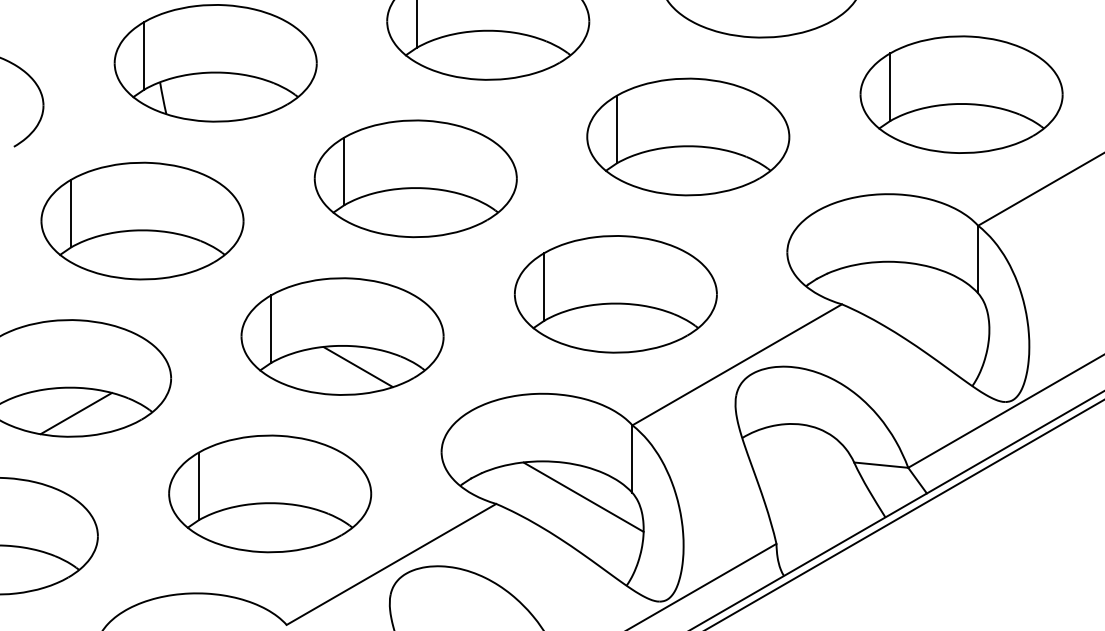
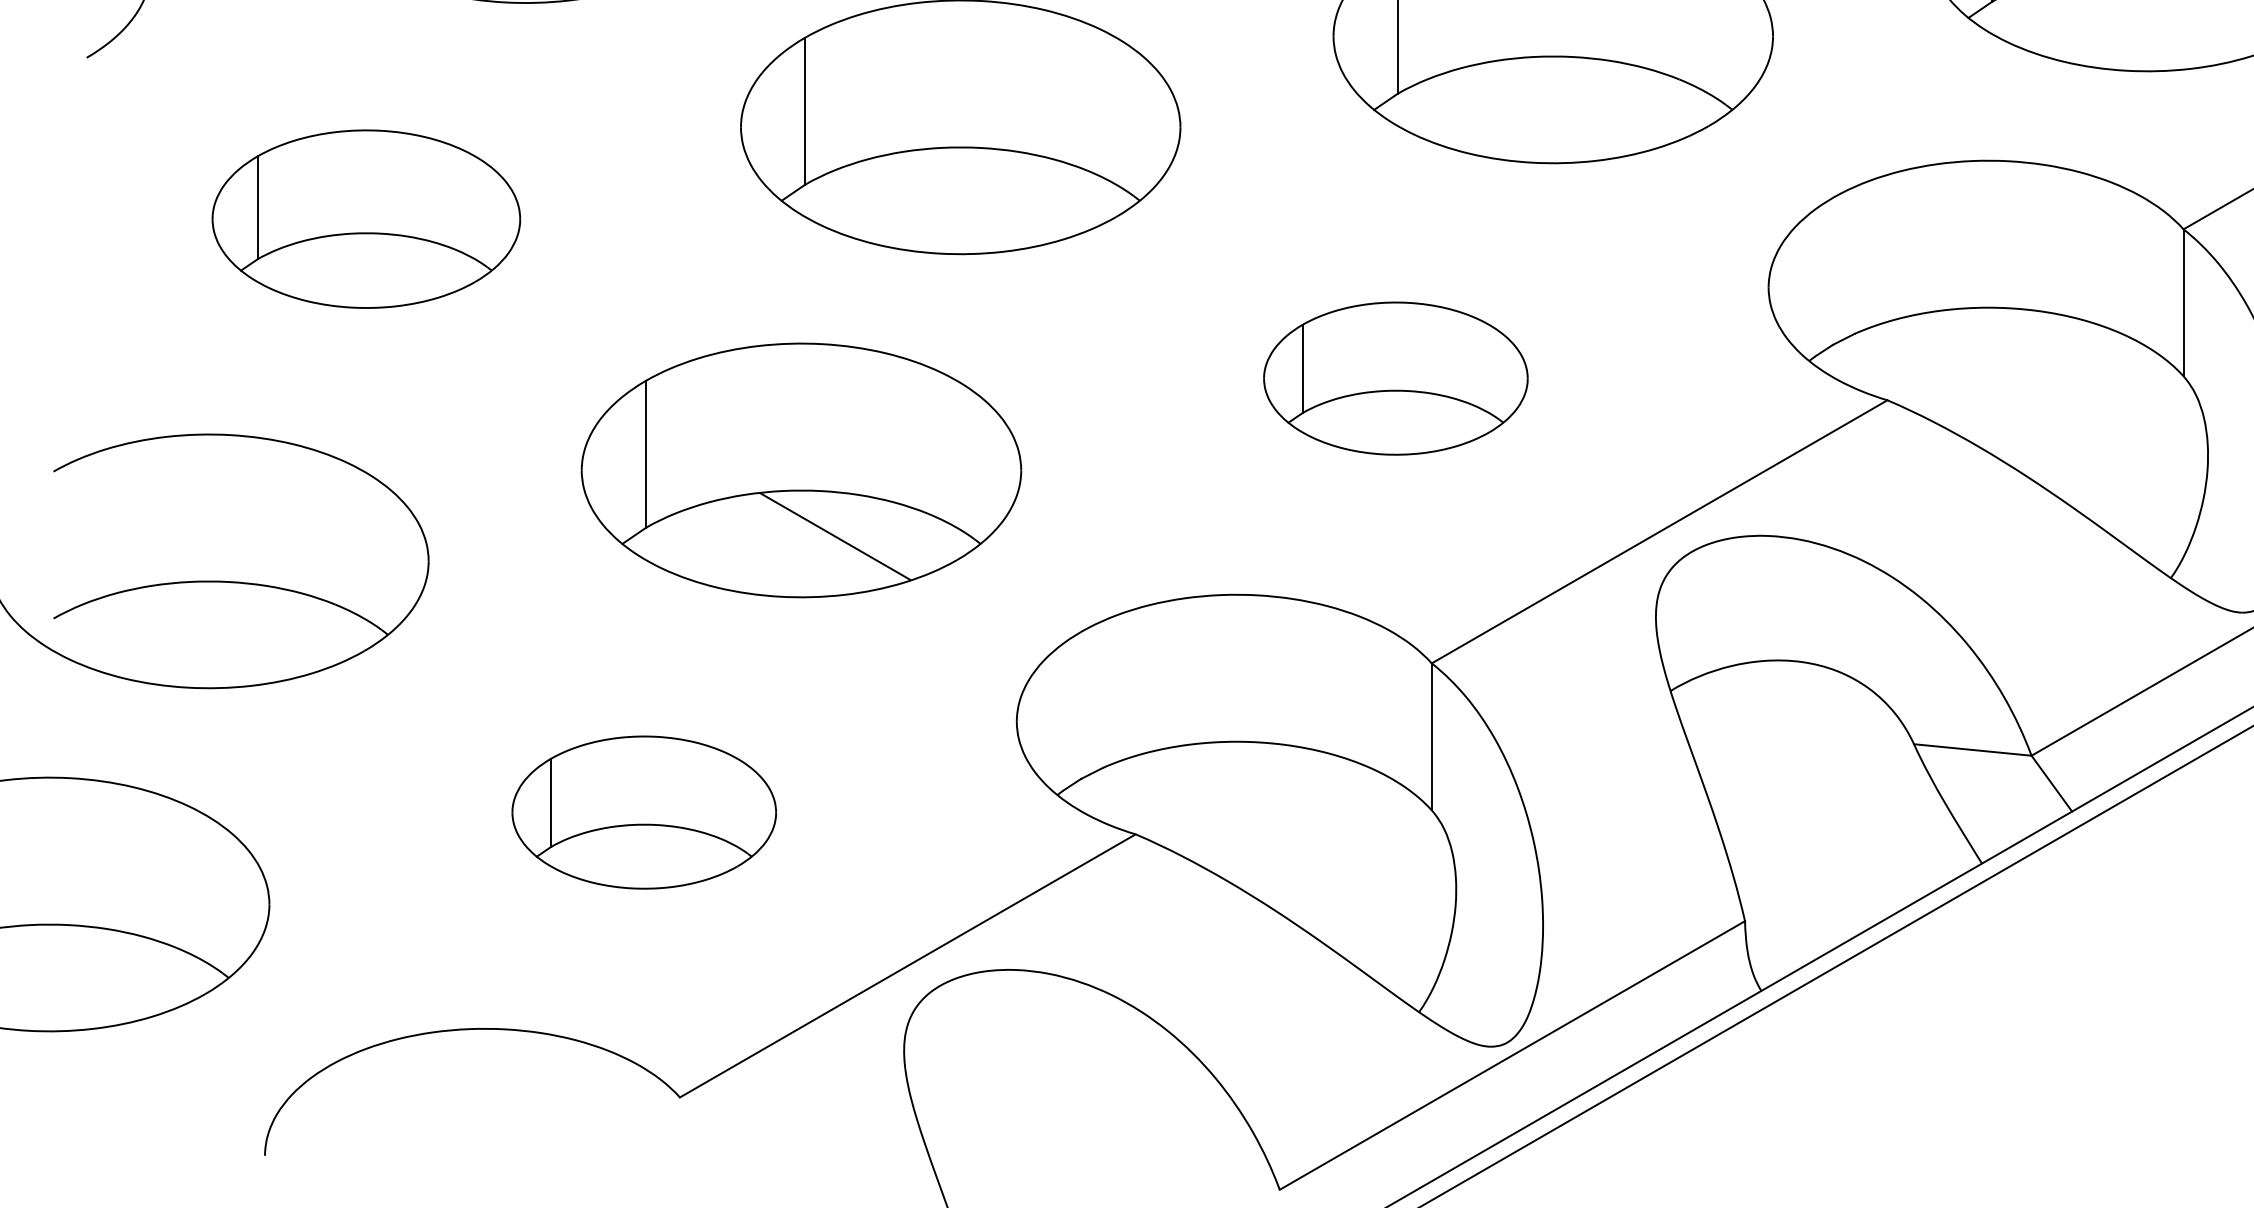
part: (142, 220) -> (366, 217), size x0.7
part: (615, 294) -> (1394, 378), size x0.6
line: (75, 413) -> (220, 637), removed
part: (270, 493) -> (644, 811), size x0.6
line: (583, 496) -> (1325, 818), removed

